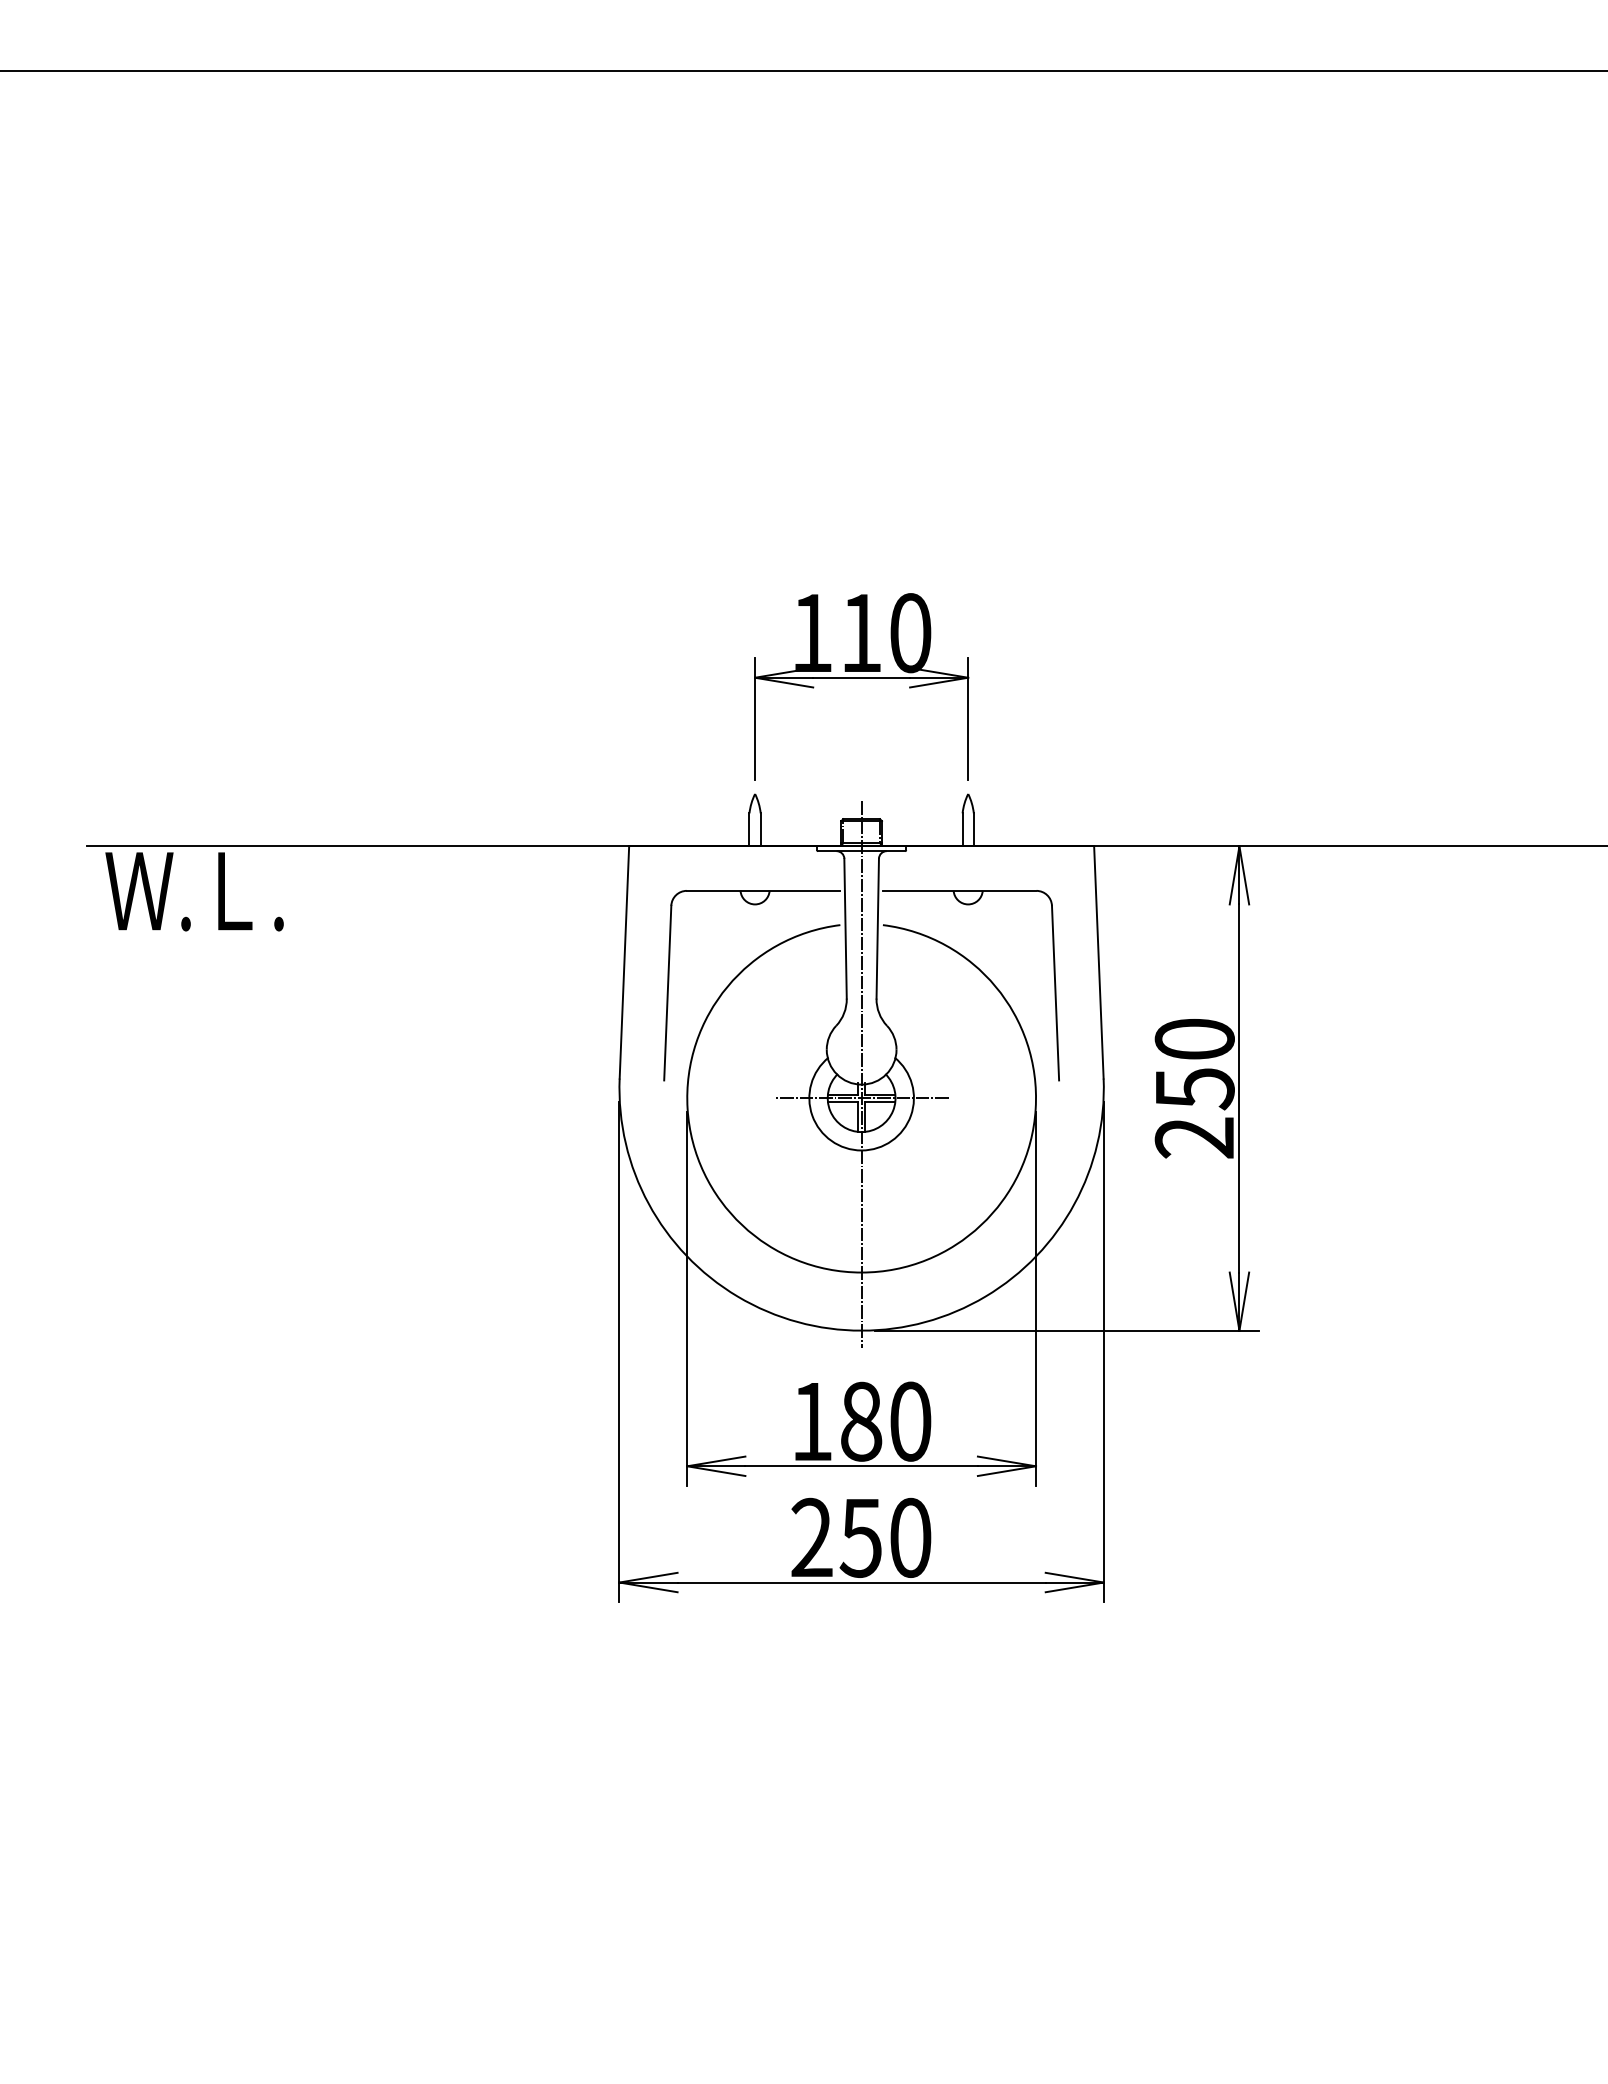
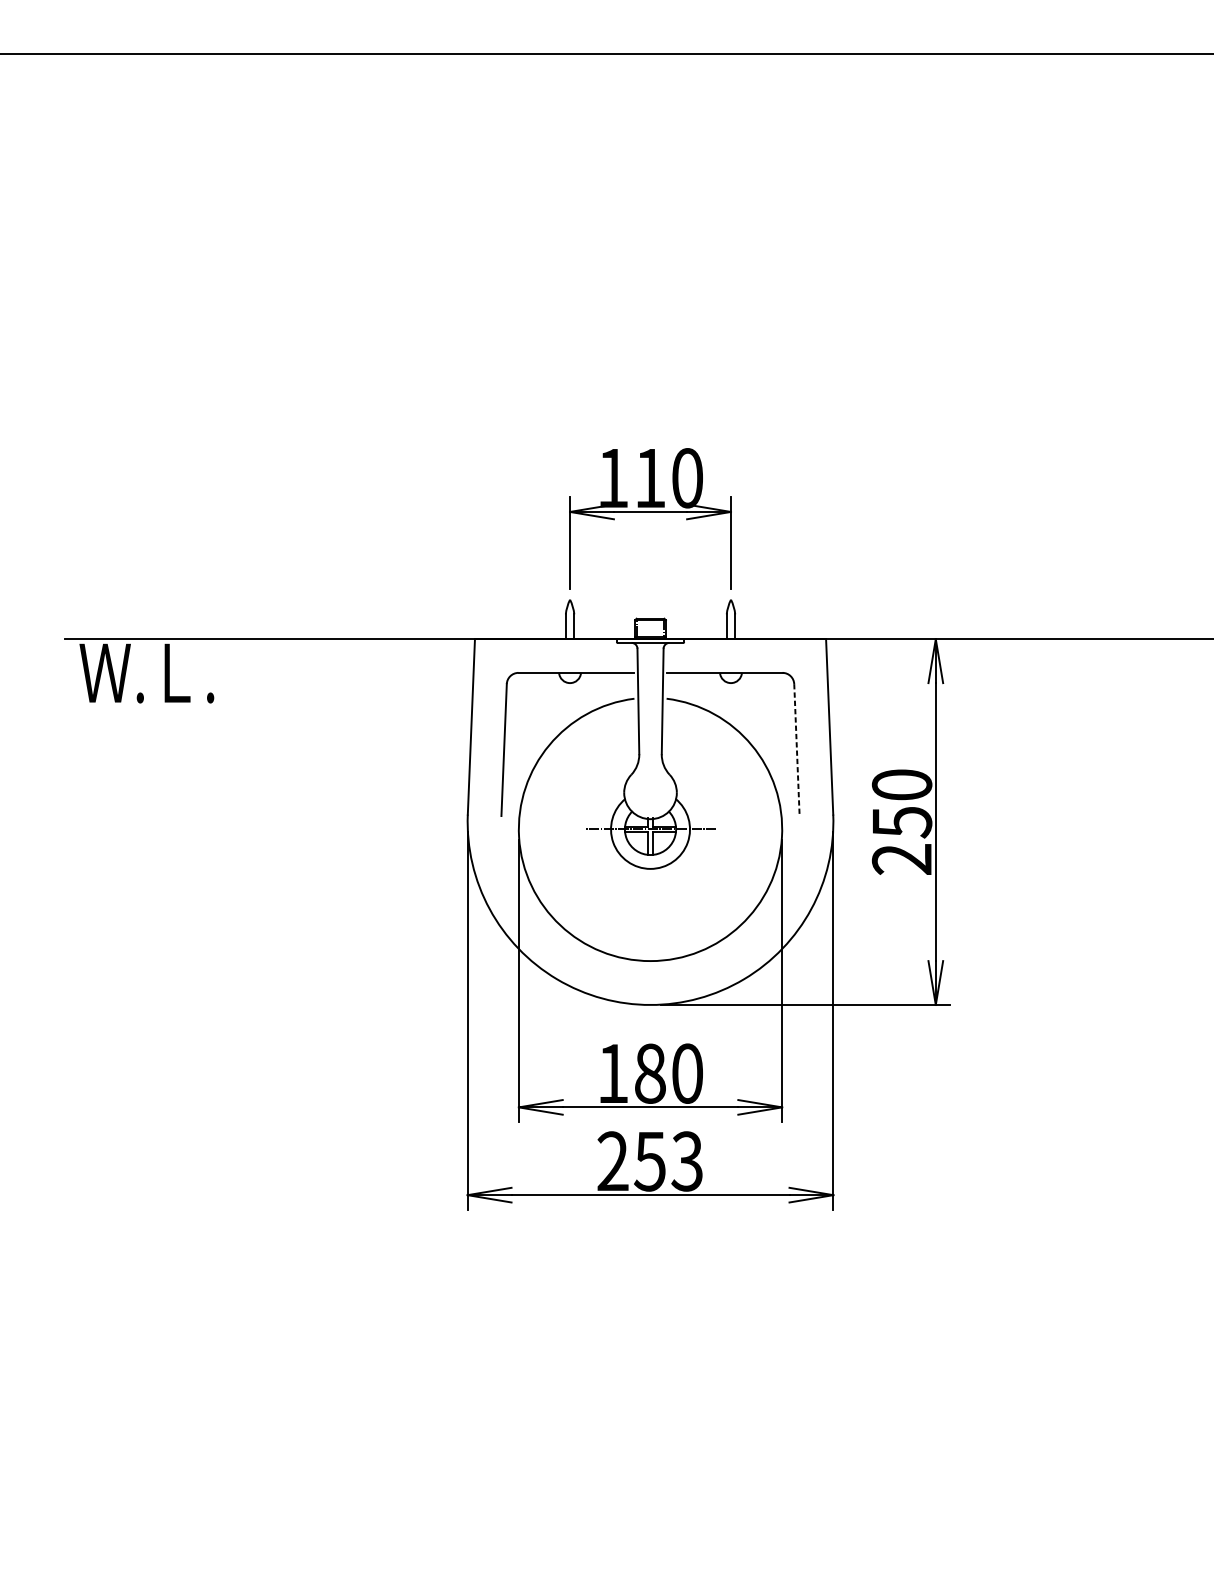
line: (1055, 993) -> (796, 750), solid -> dashed
line: (861, 1074) -> (650, 811), removed
text: (910, 1537) -> (687, 1161), 250 -> 253

